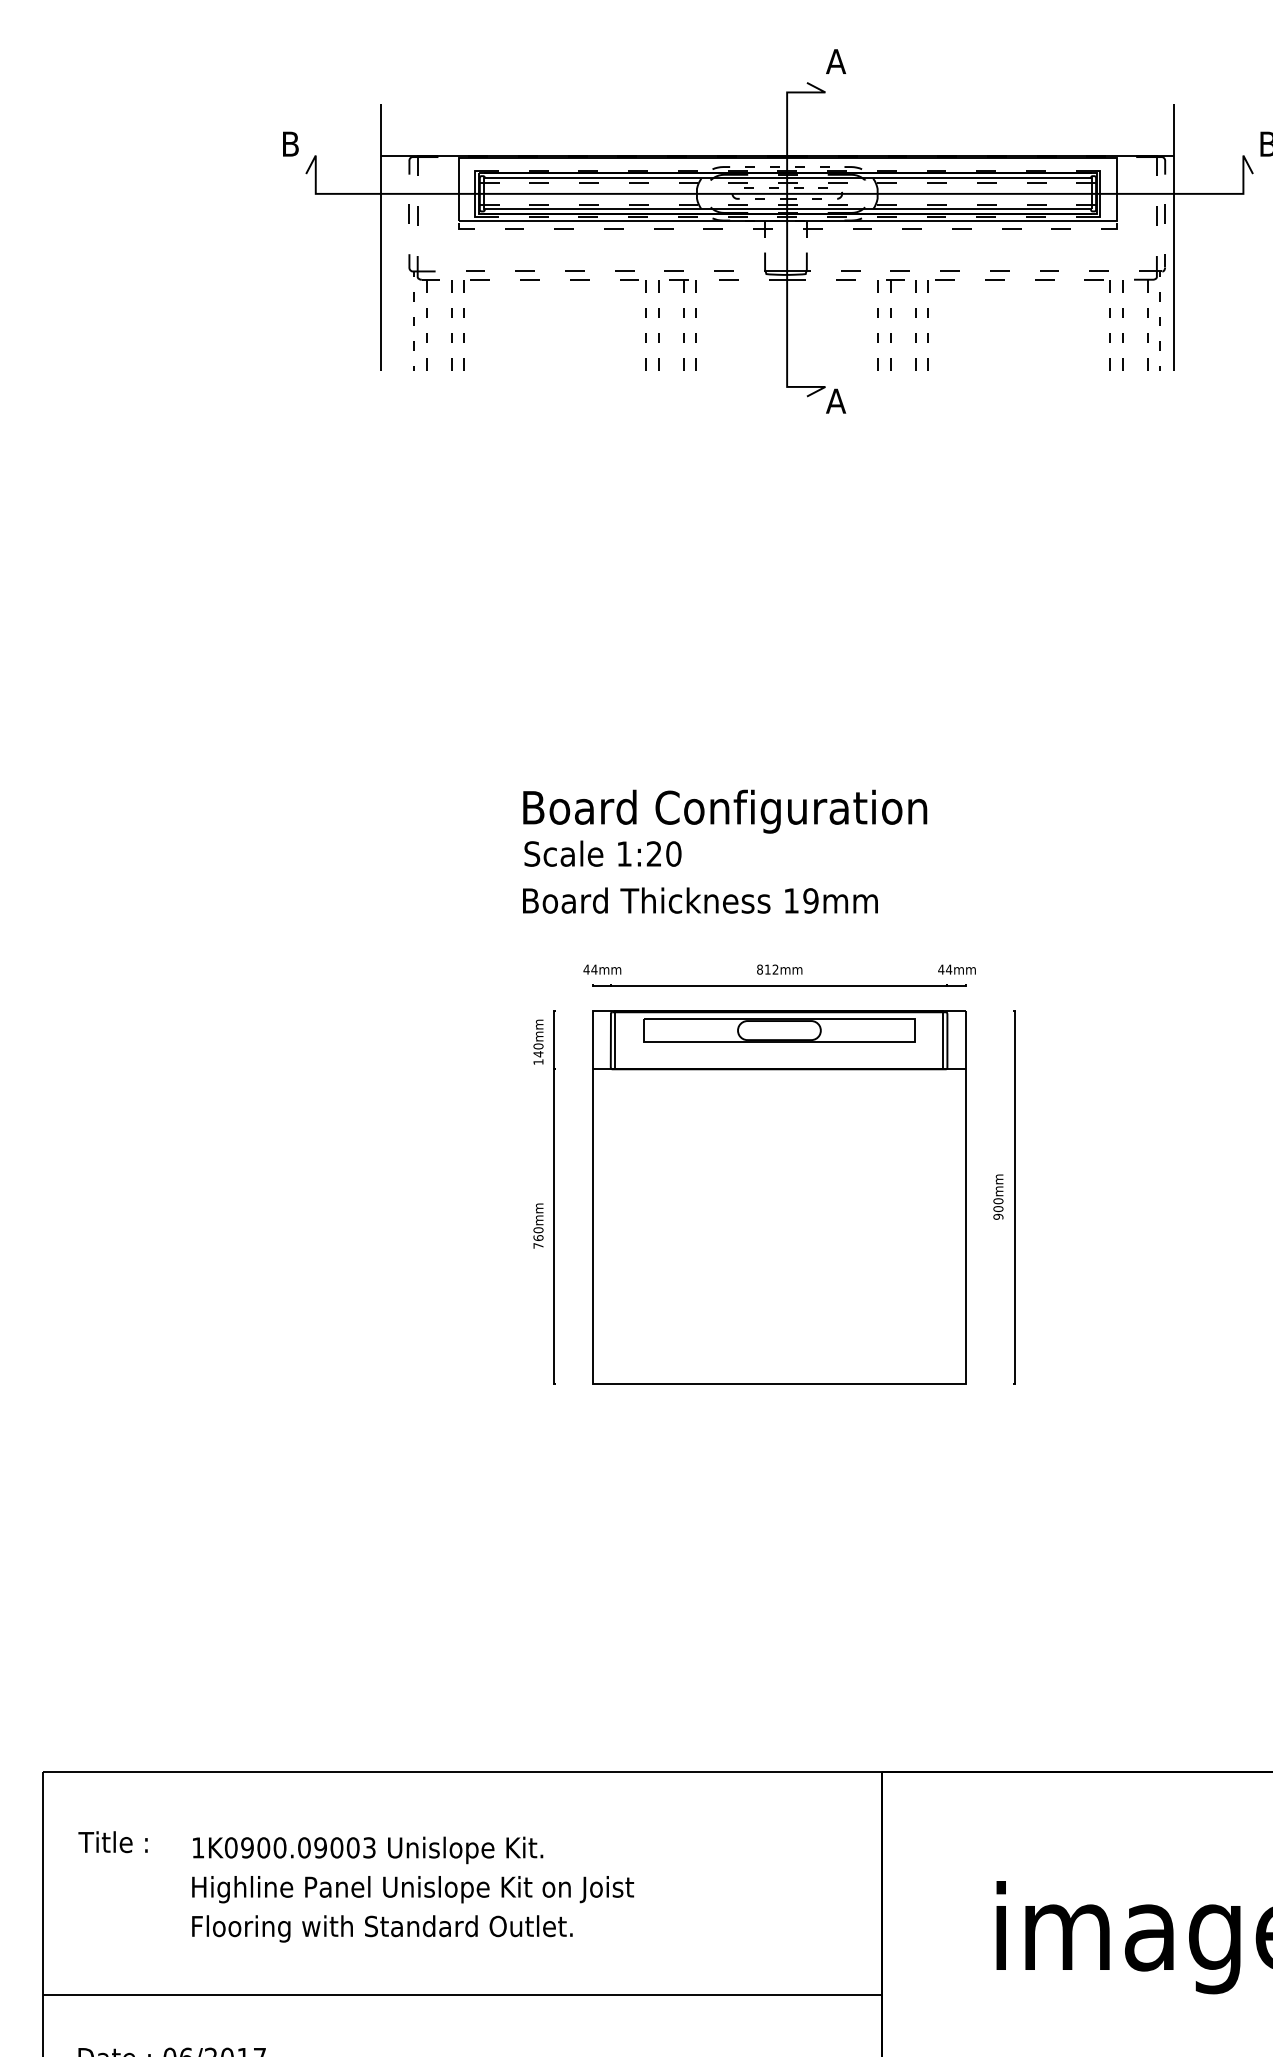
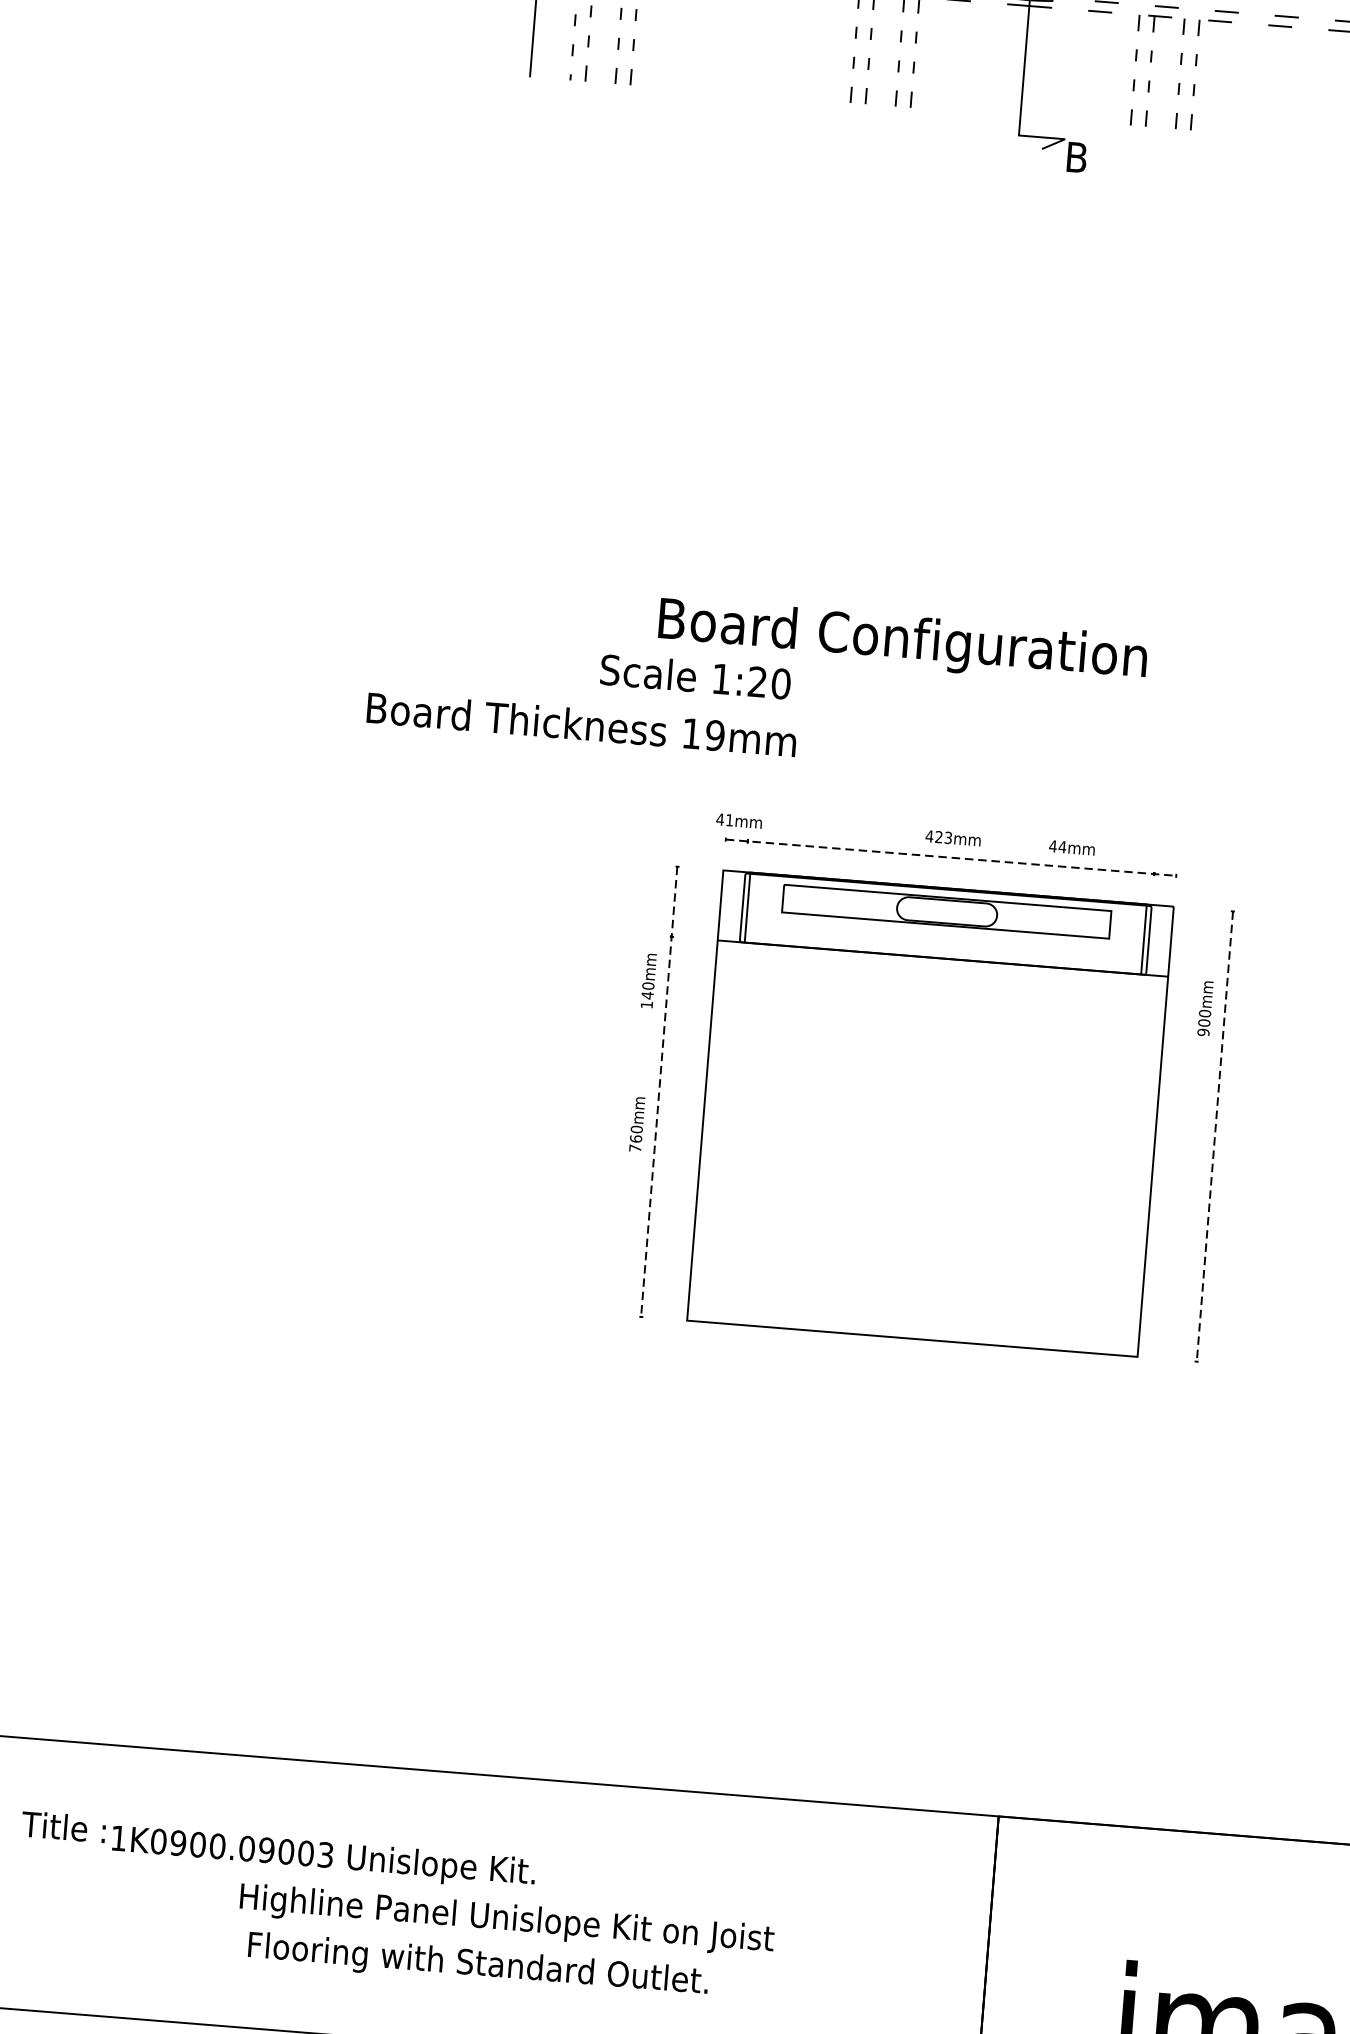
text: (836, 400) -> (1077, 156), A -> B
text: (602, 853) -> (695, 676), moved
text: (700, 900) -> (581, 724), moved
text: (594, 969) -> (729, 820), 44mm -> 41mm
text: (767, 969) -> (938, 836), 812mm -> 423mm
text: (956, 969) -> (1071, 847), moved
line: (779, 985) -> (951, 857), solid -> dashed
text: (538, 1041) -> (648, 980), moved
text: (998, 1196) -> (1205, 1007), moved
line: (554, 1197) -> (659, 1091), solid -> dashed
line: (1014, 1198) -> (1214, 1137), solid -> dashed
text: (368, 1850) -> (324, 1858), moved
text: (413, 1889) -> (507, 1920), moved
text: (382, 1928) -> (478, 1965), moved

